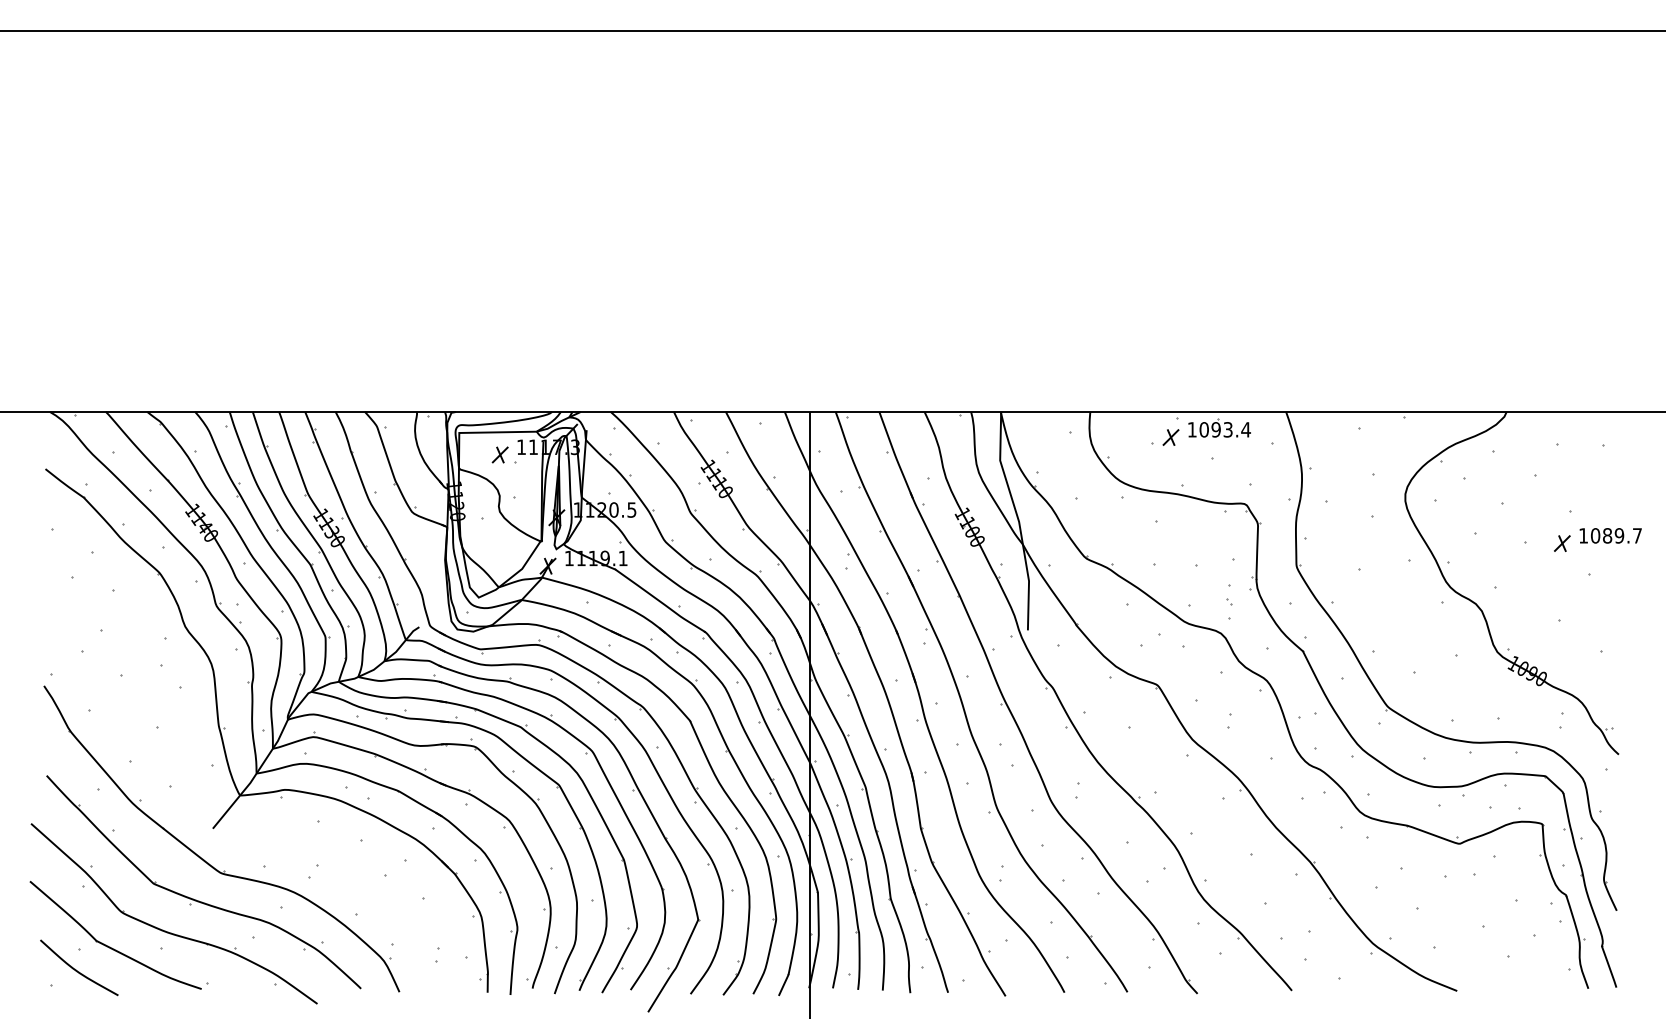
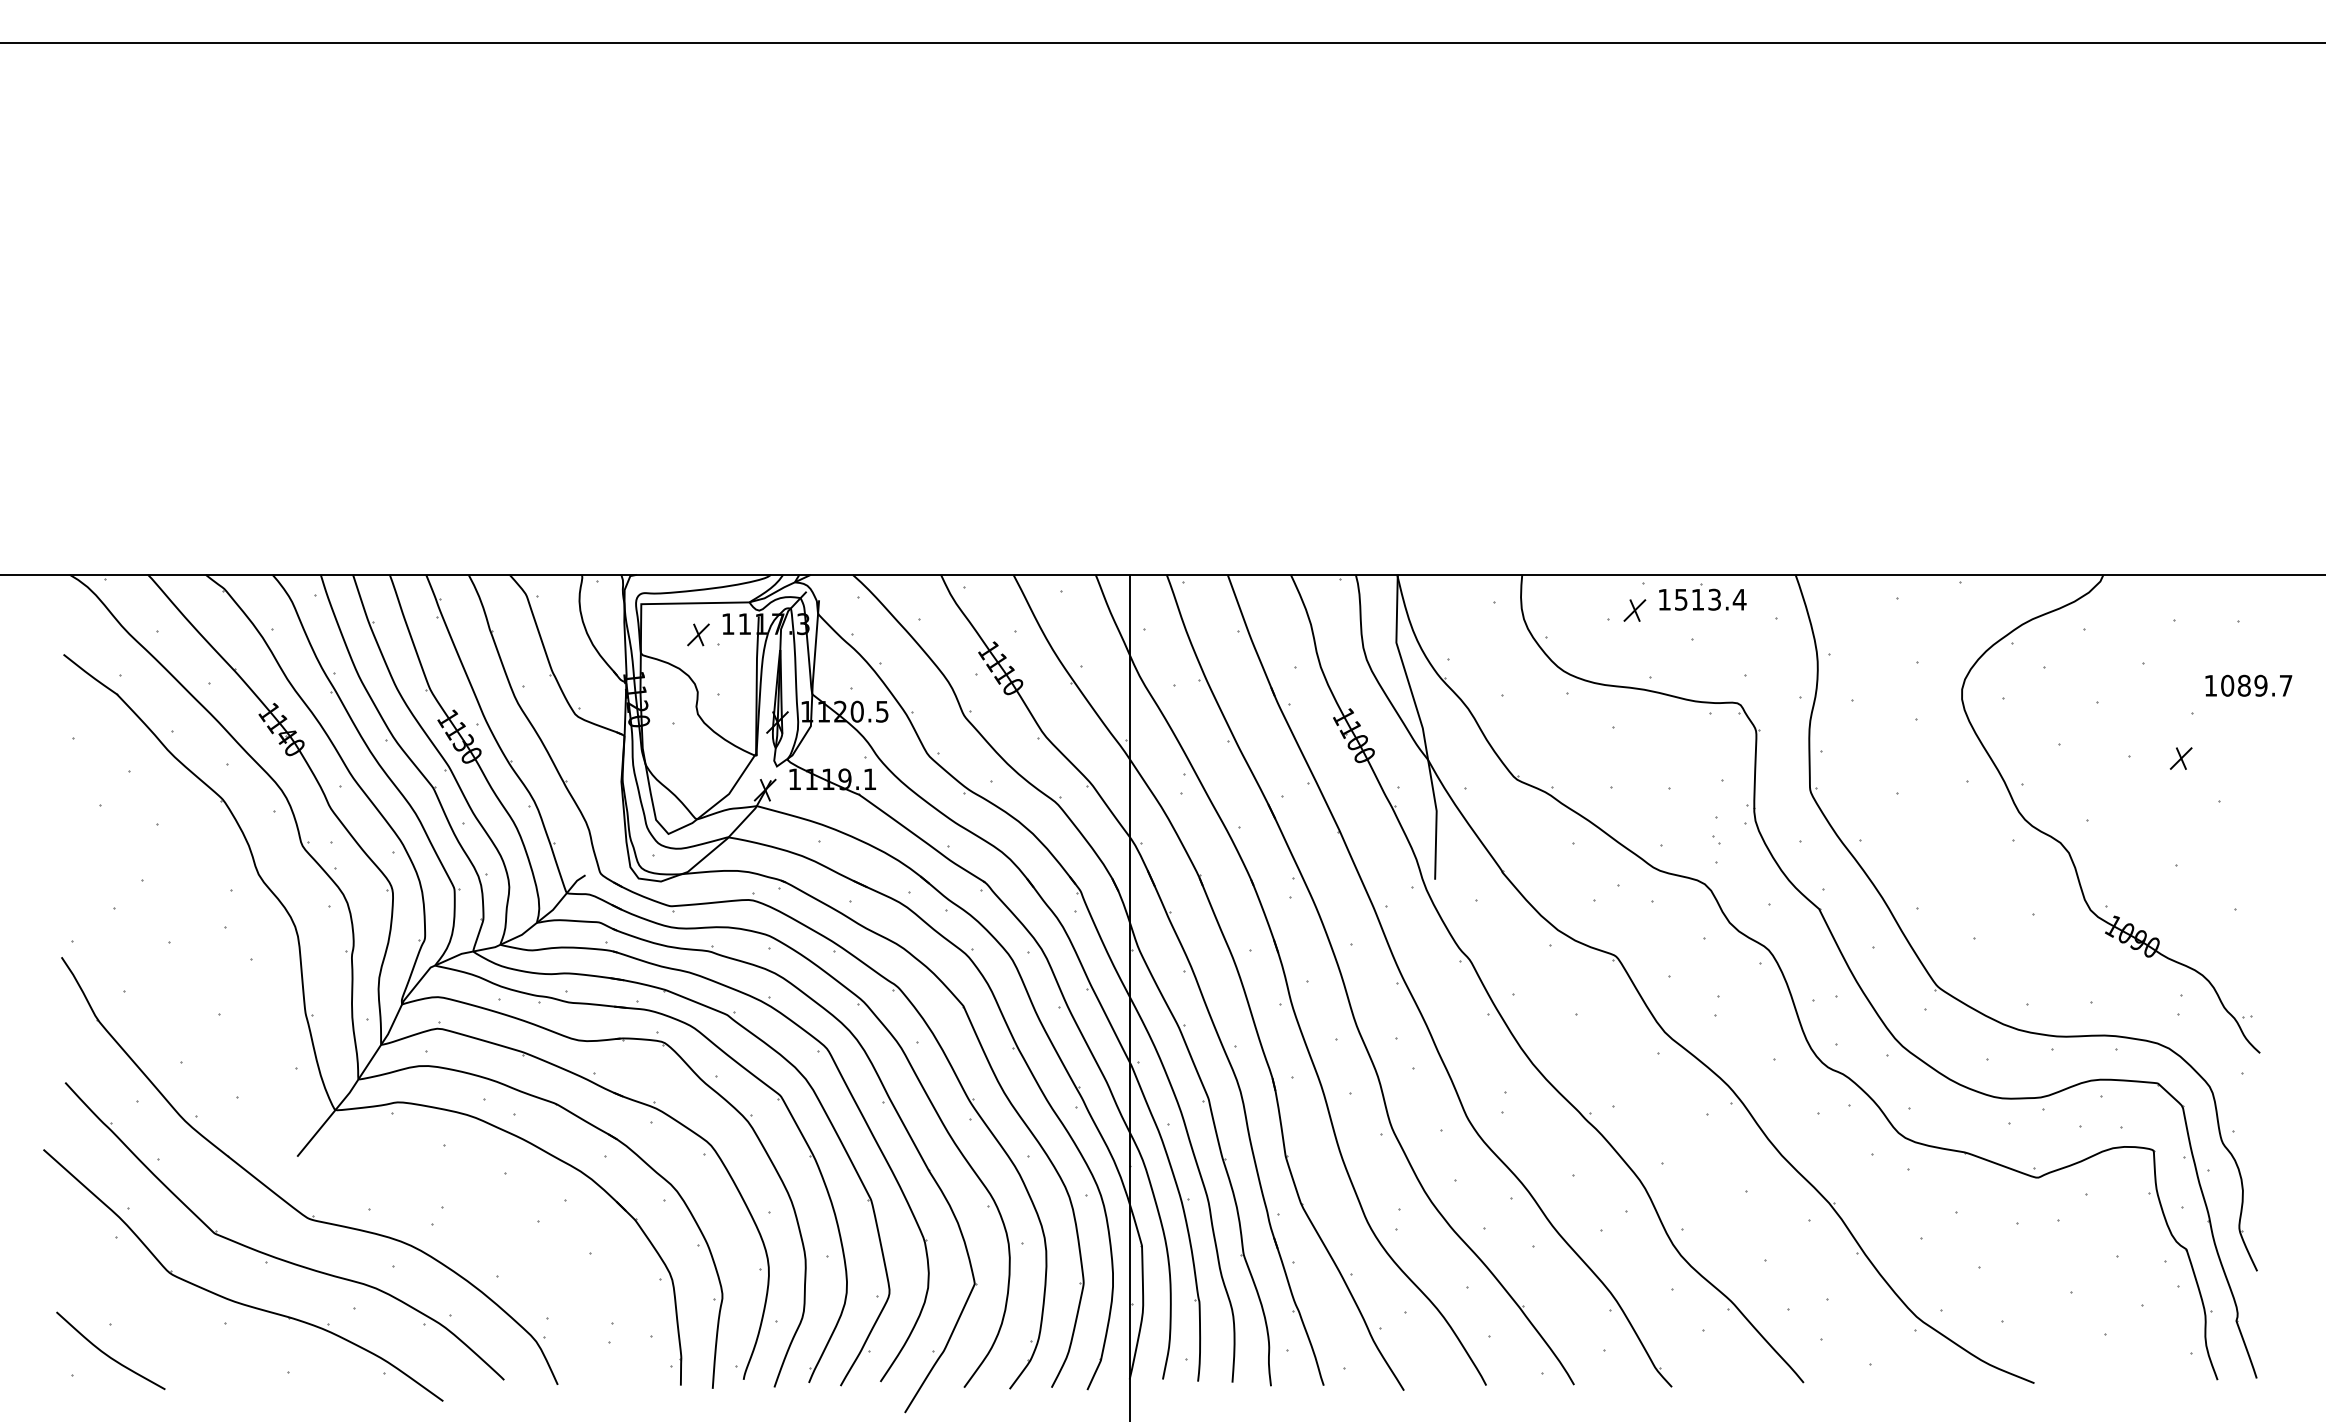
text: (1210, 429) -> (1689, 599), 1093.4 -> 1513.4
text: (1610, 535) -> (2248, 685), moved
part: (109, 946) -> (153, 1321), removed

